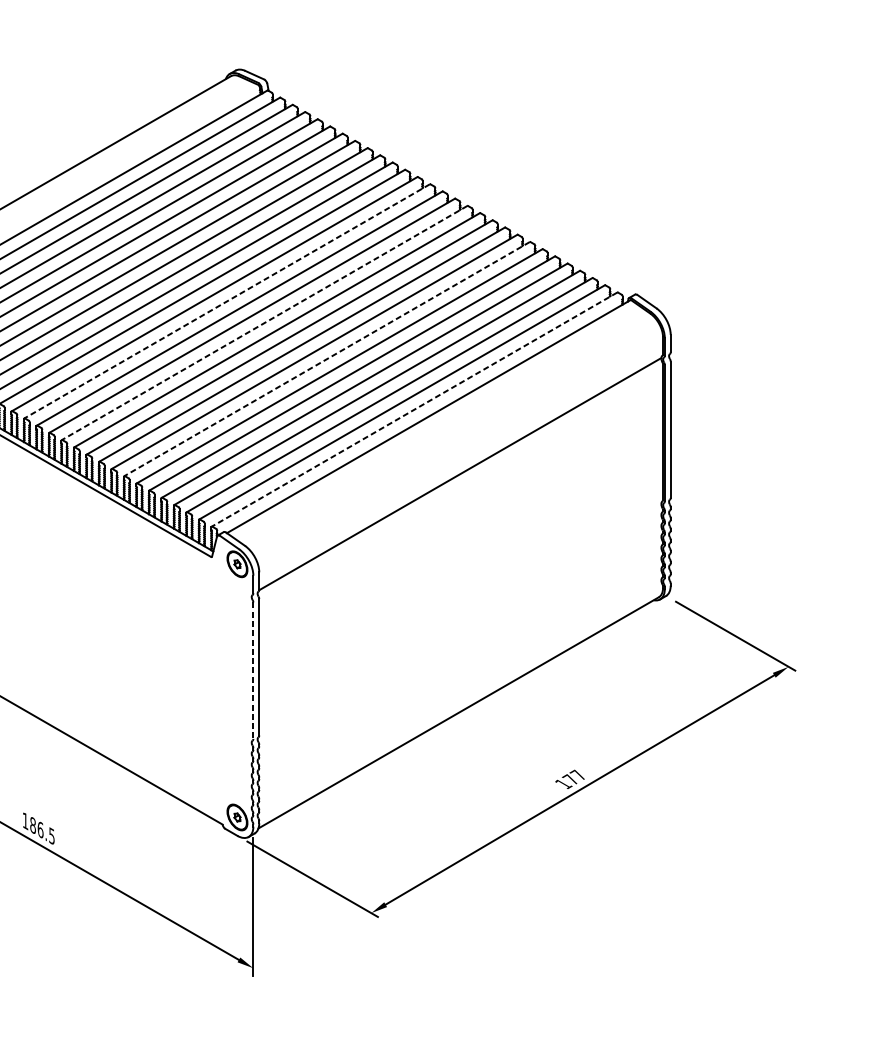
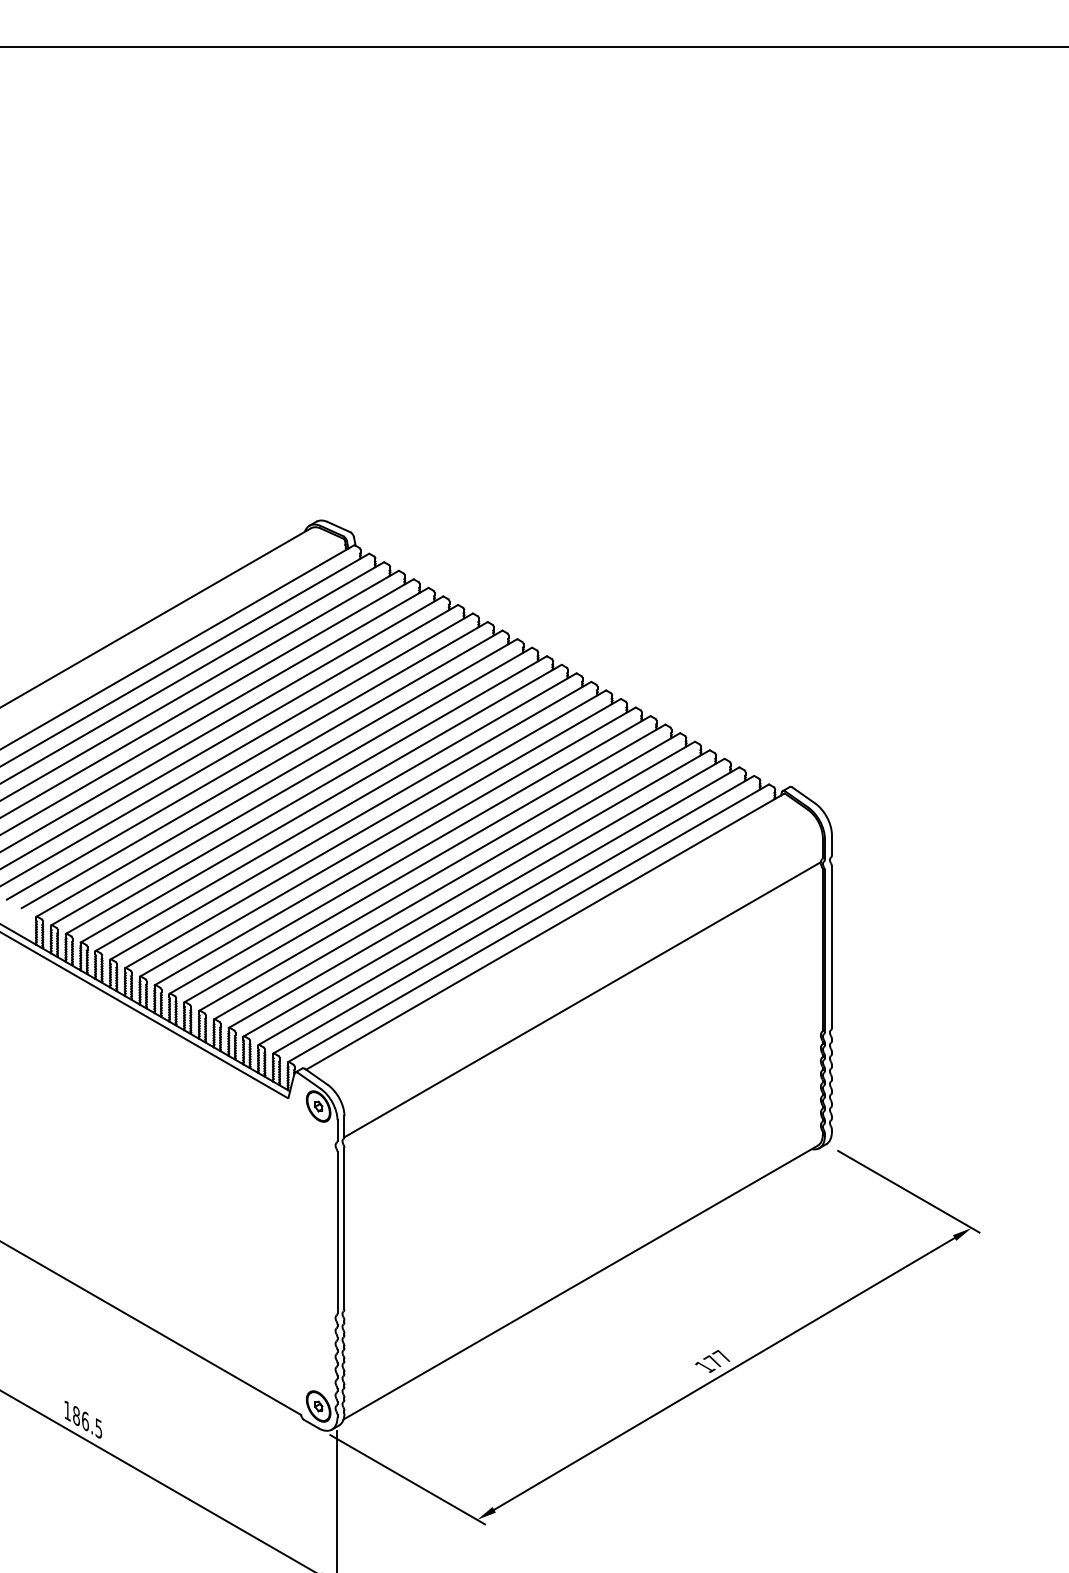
line: (226, 301) -> (305, 795), dashed -> solid
line: (264, 323) -> (350, 821), dashed -> solid
line: (326, 359) -> (424, 863), dashed -> solid
line: (413, 409) -> (527, 923), dashed -> solid
line: (253, 670) -> (337, 1232), dashed -> solid

